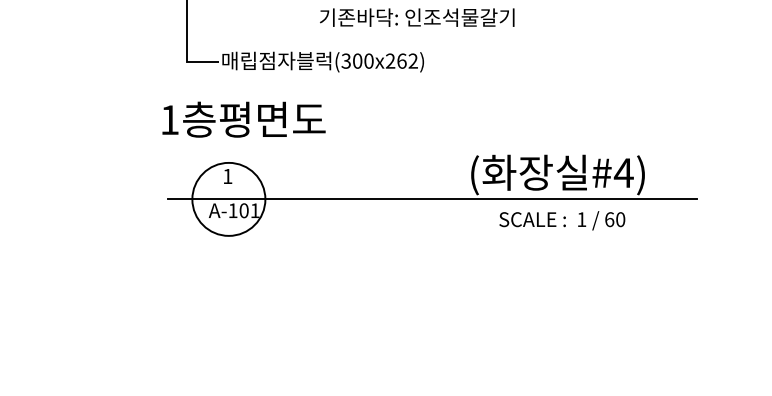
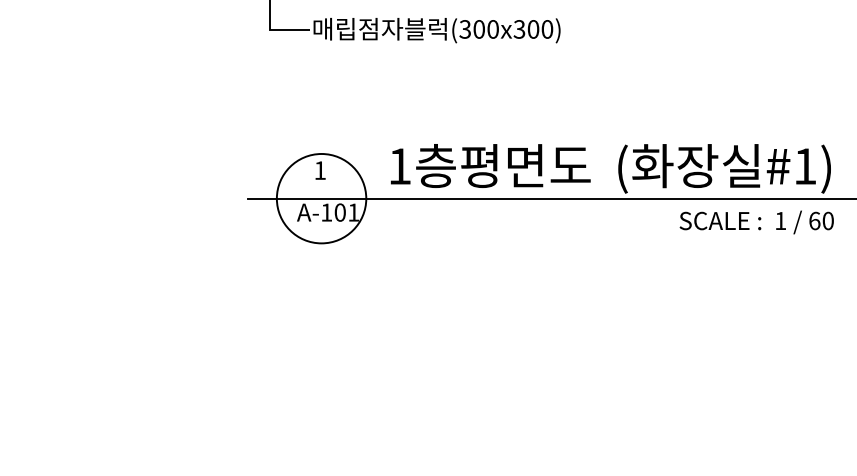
text: (401, 60) -> (532, 28), (300x262) -> (300x300)
text: (243, 119) -> (490, 165), moved
text: (623, 172) -> (804, 165), #4) -> #1)
text: (562, 220) -> (757, 222), moved

